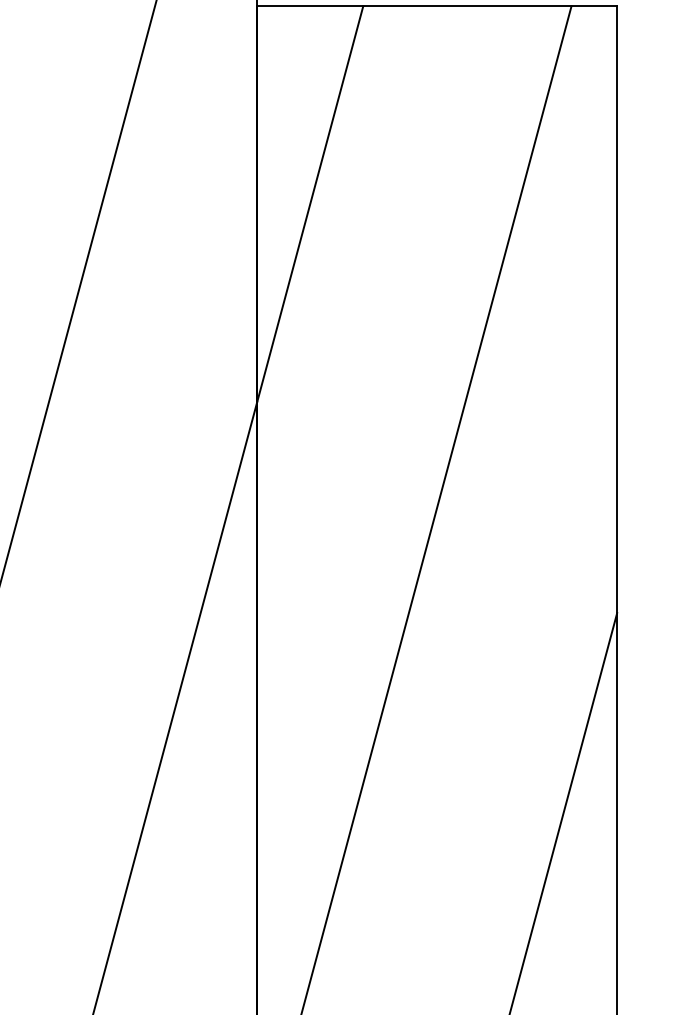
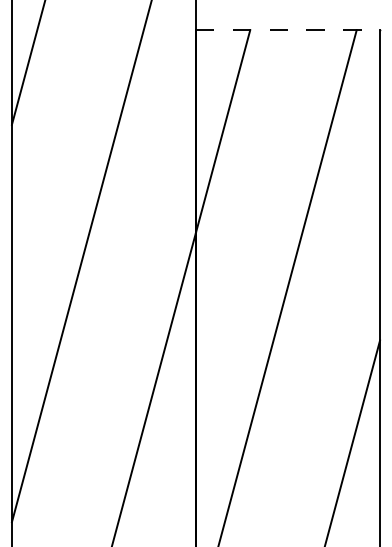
line: (438, 6) -> (288, 30), solid -> dashed

